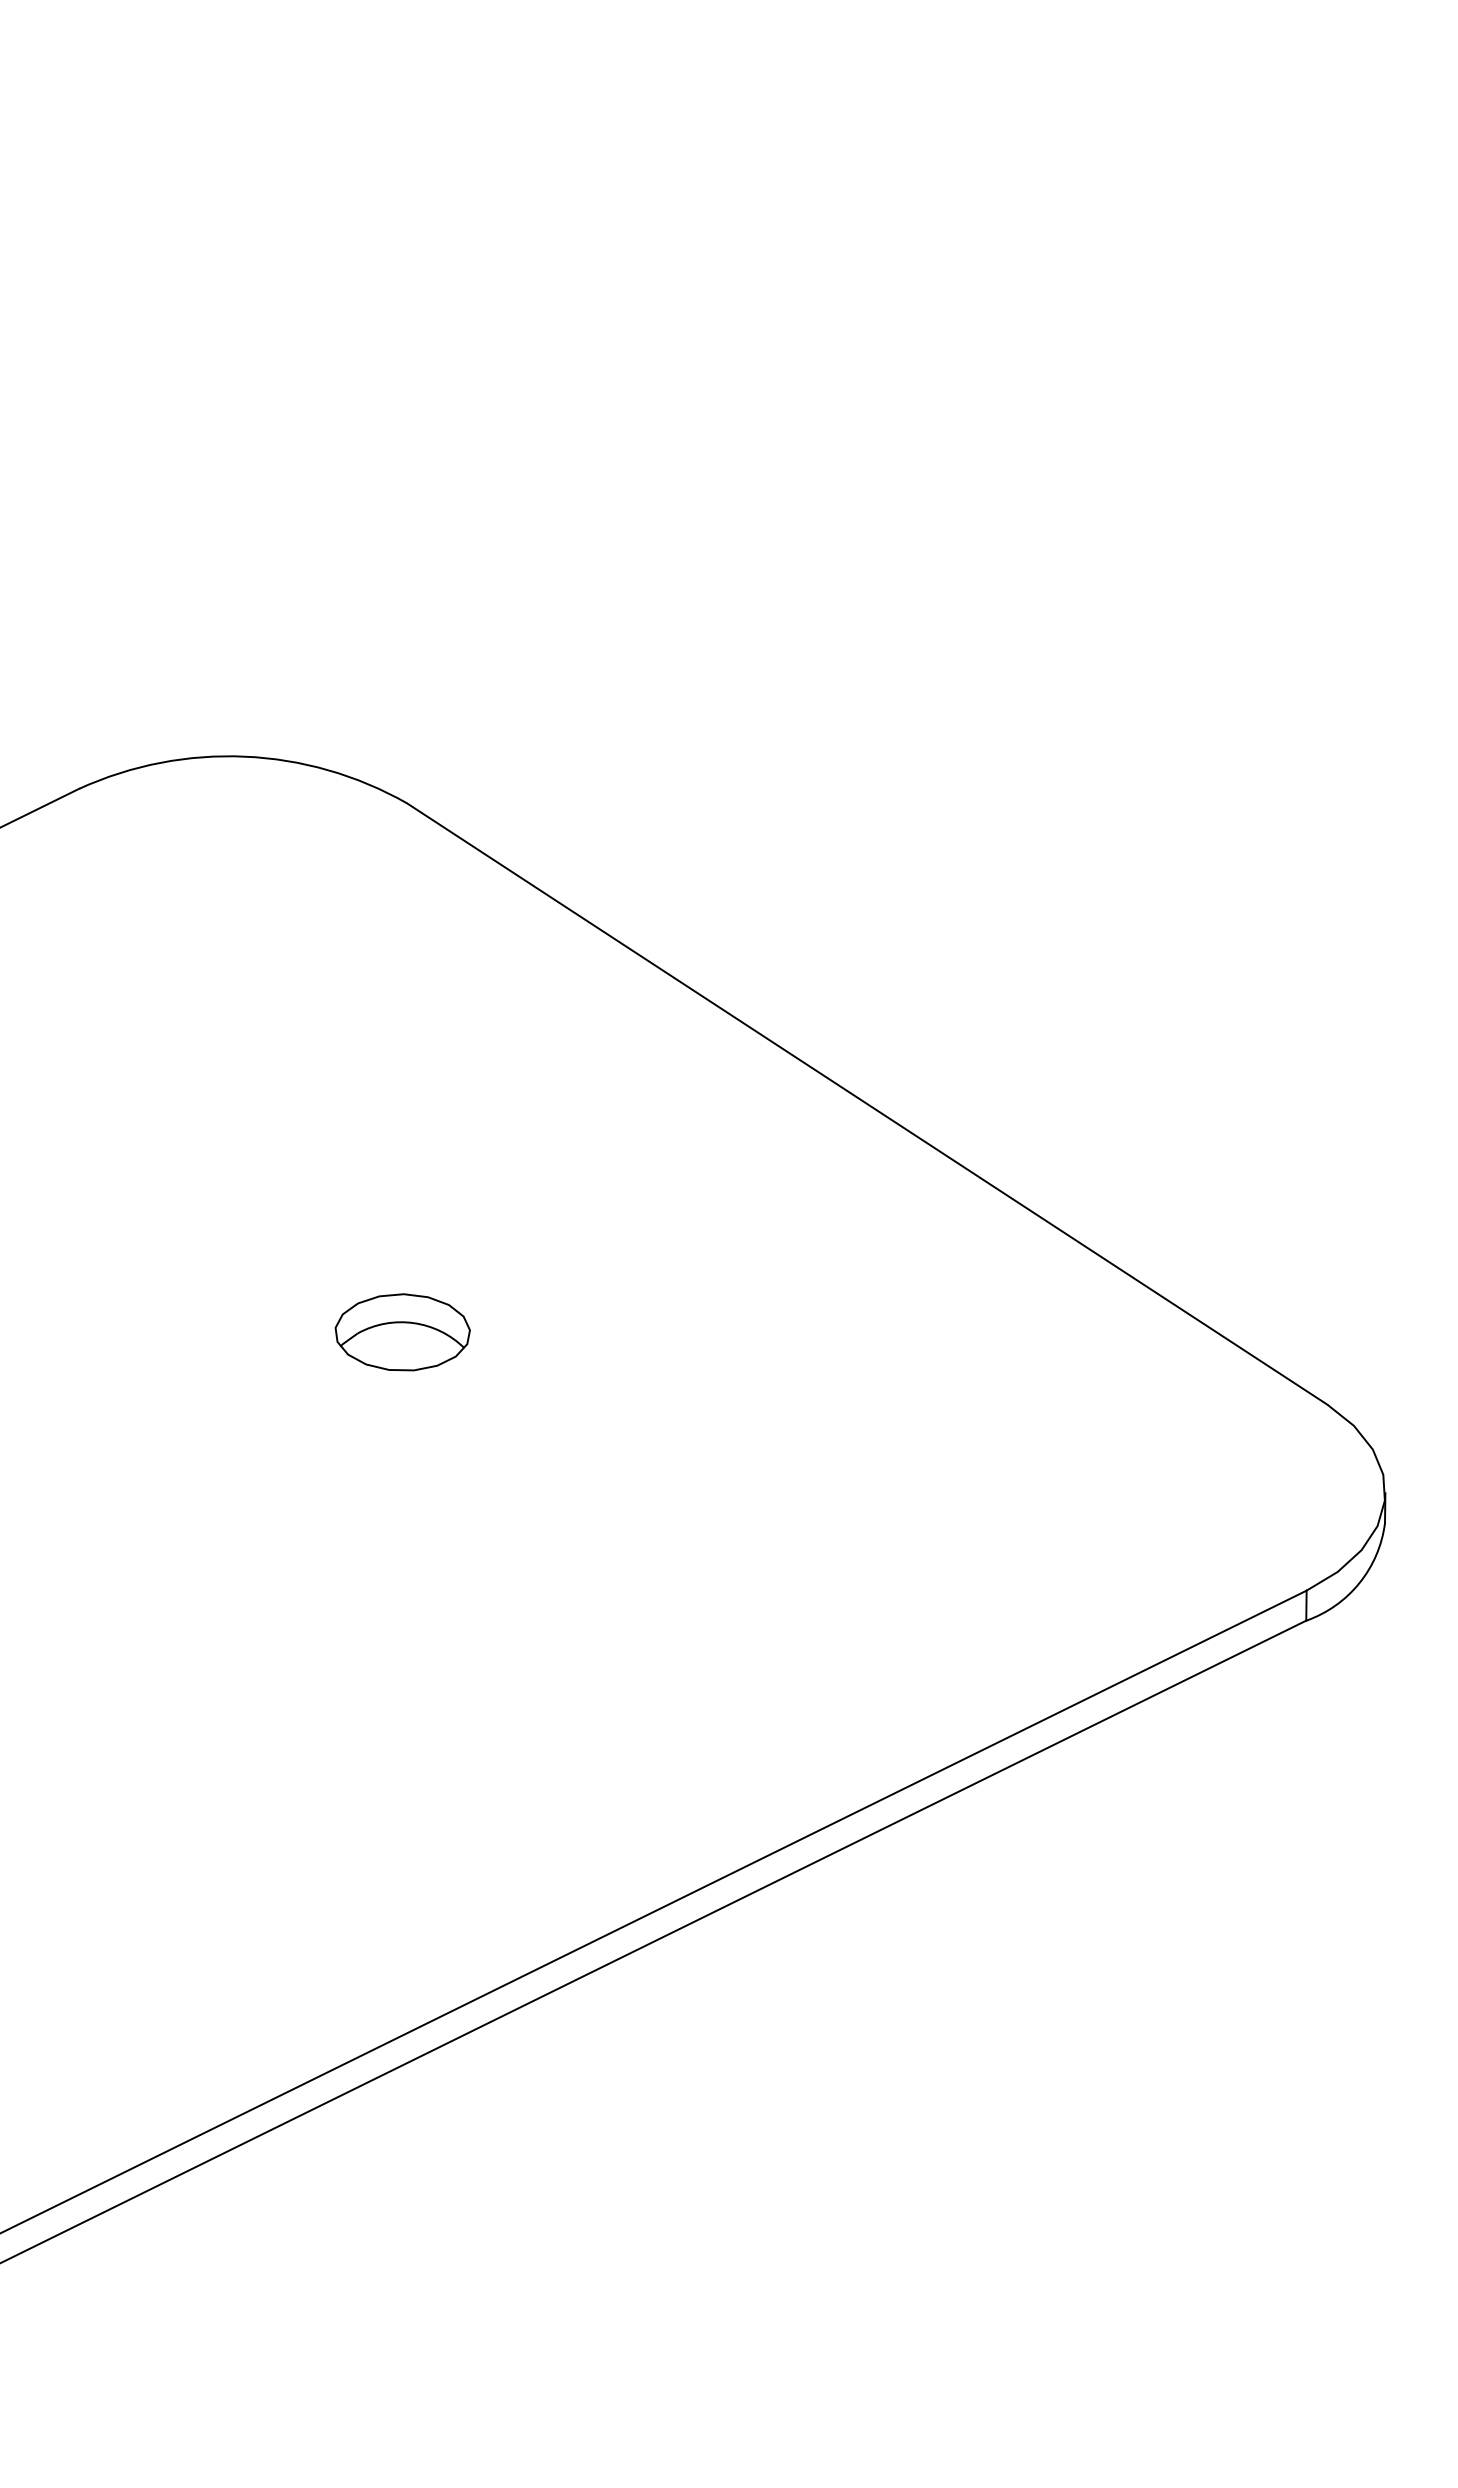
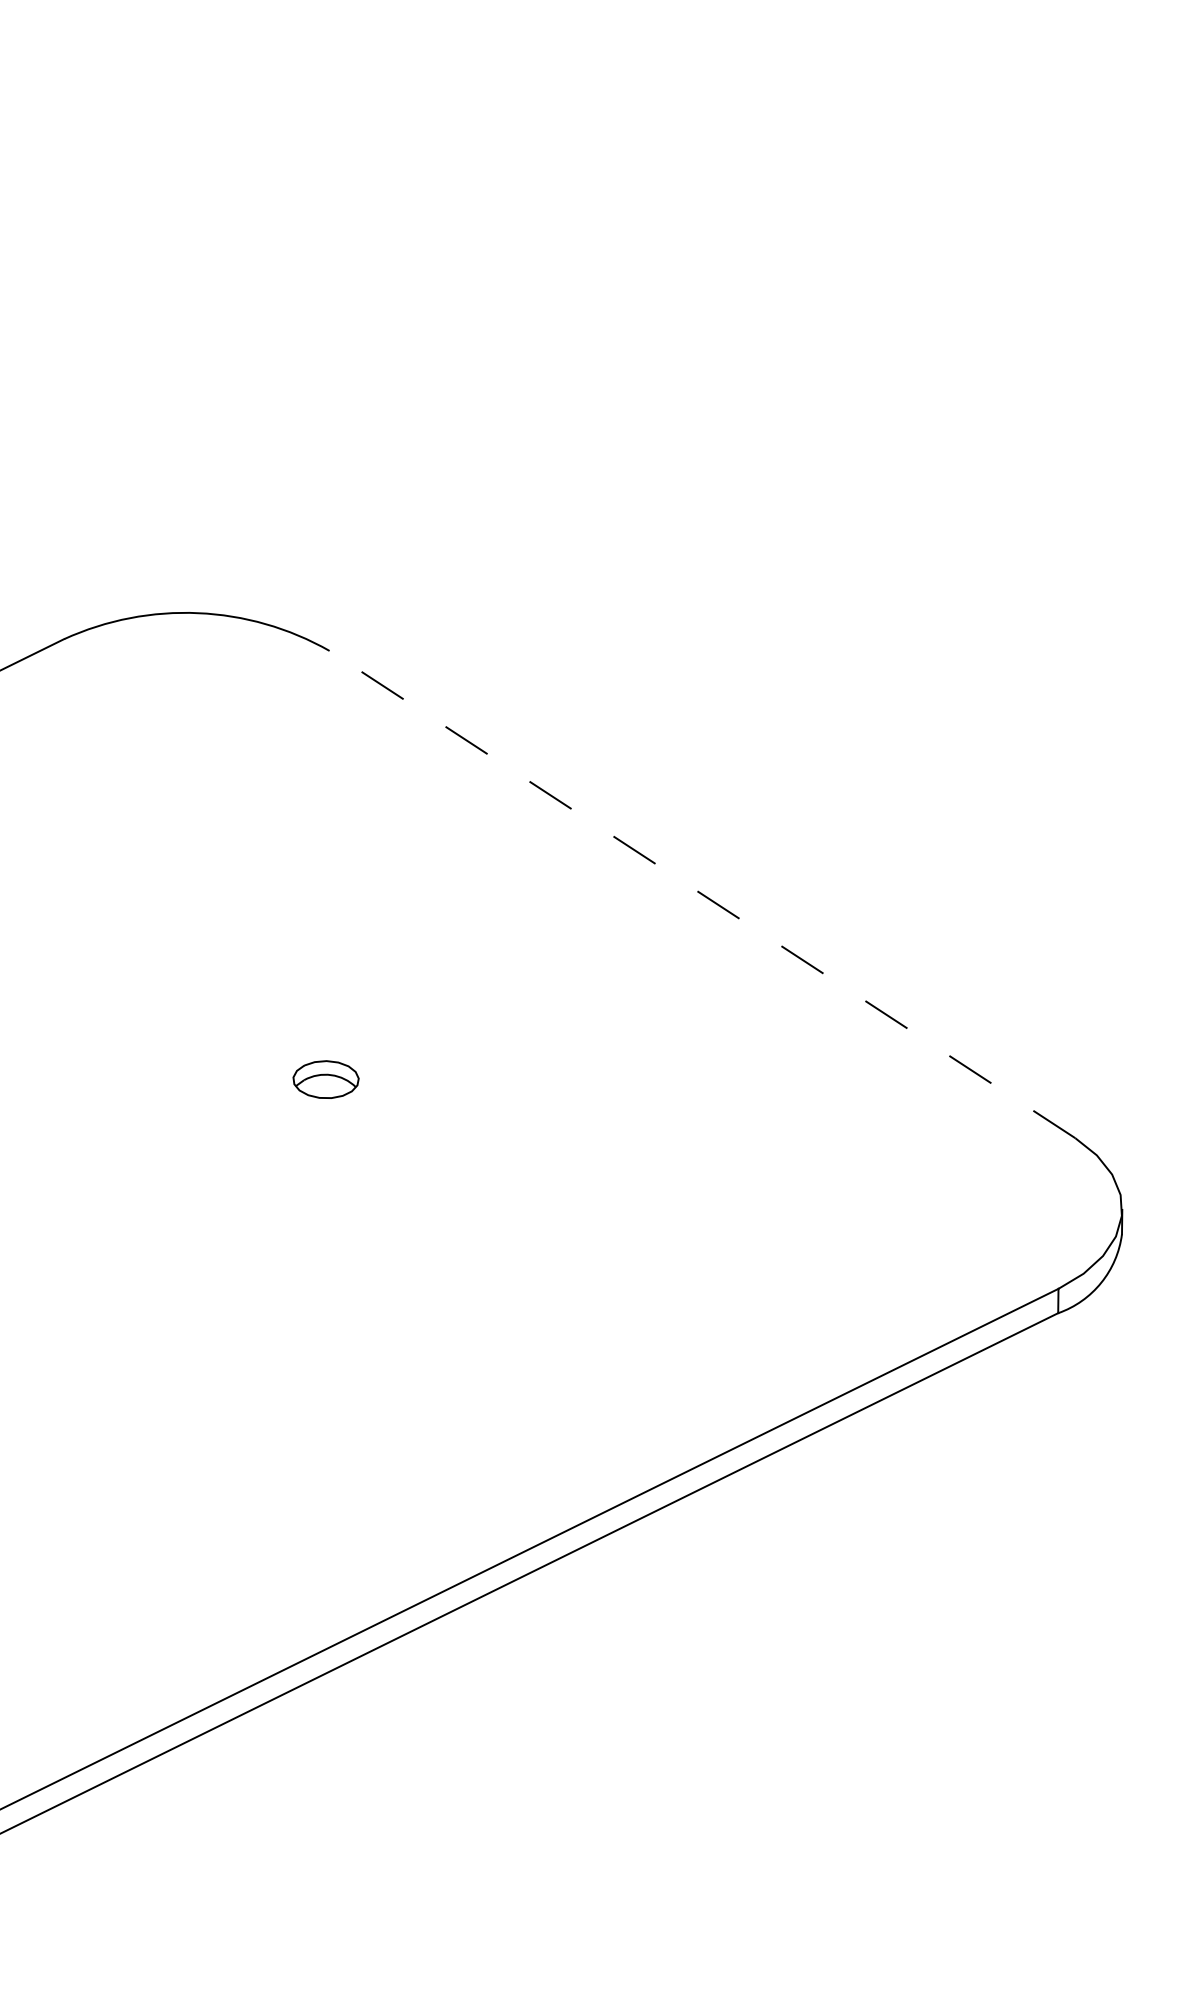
line: (867, 1104) -> (702, 894), solid -> dashed
part: (402, 1332) -> (325, 1079), size x0.6

